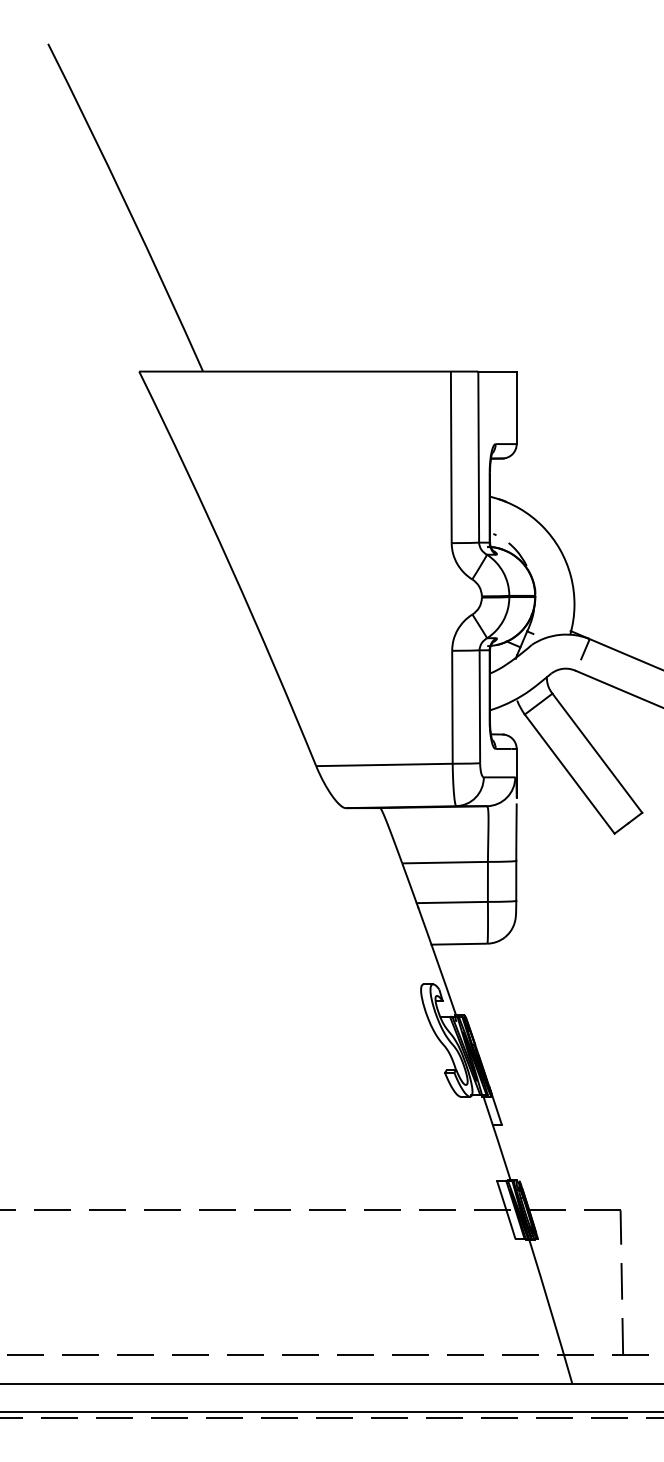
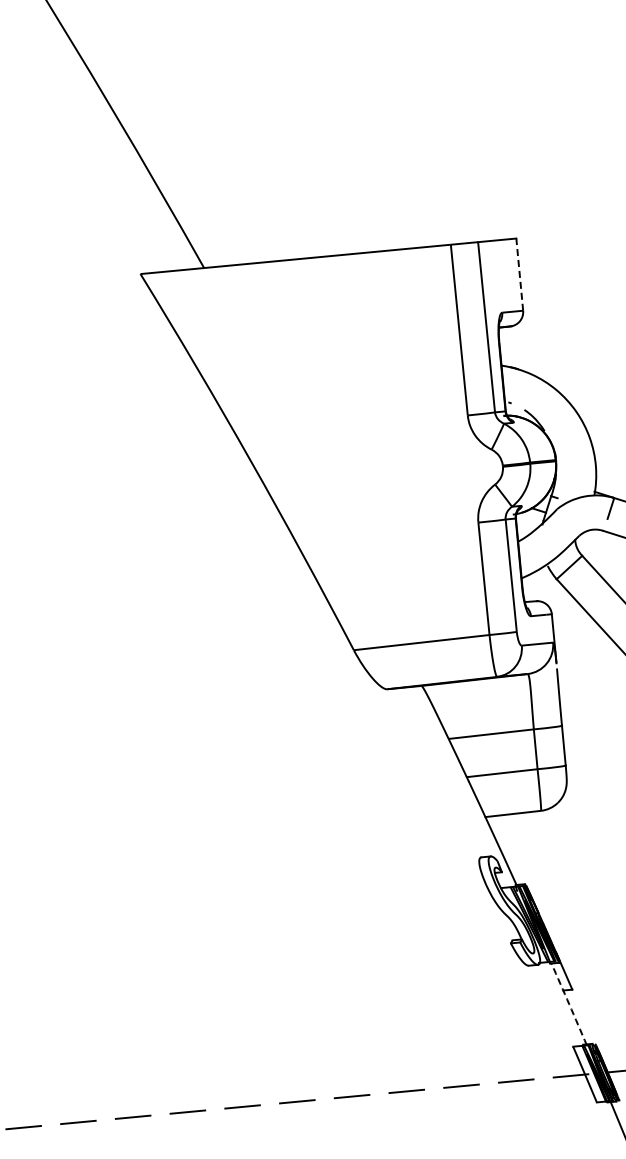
line: (516, 407) -> (519, 274), solid -> dashed
arc: (497, 1139) -> (569, 1004), solid -> dashed

